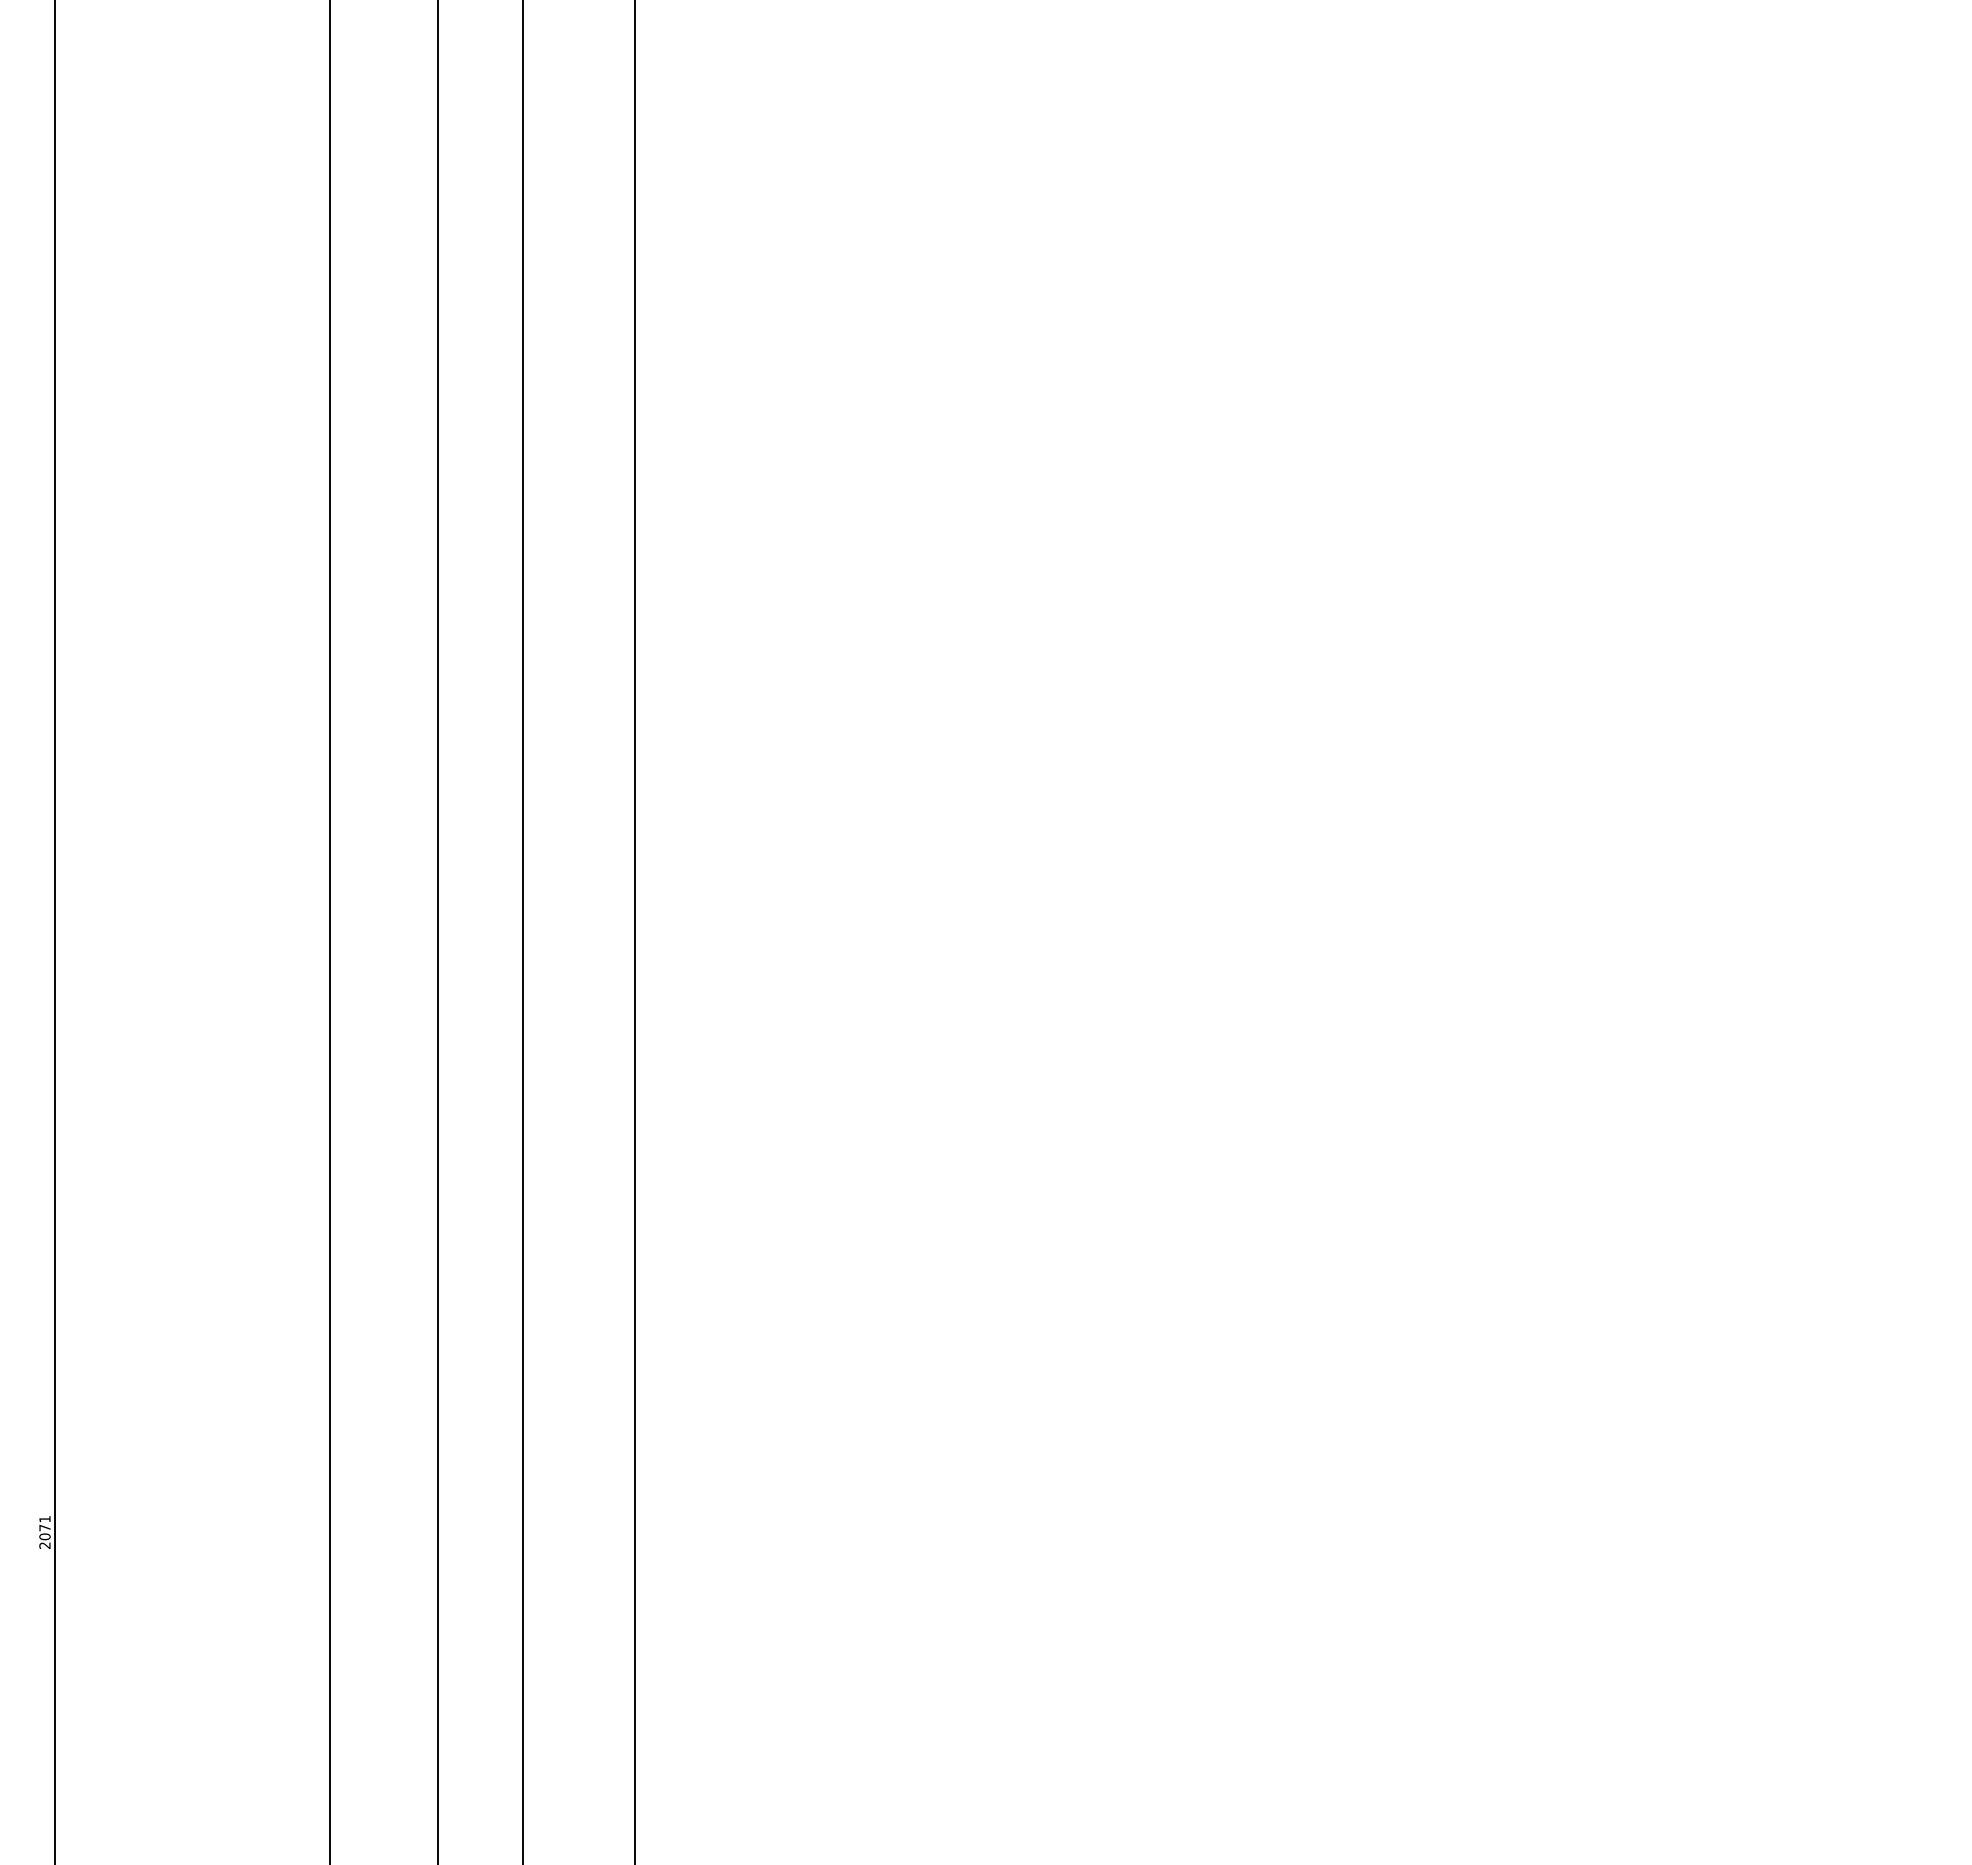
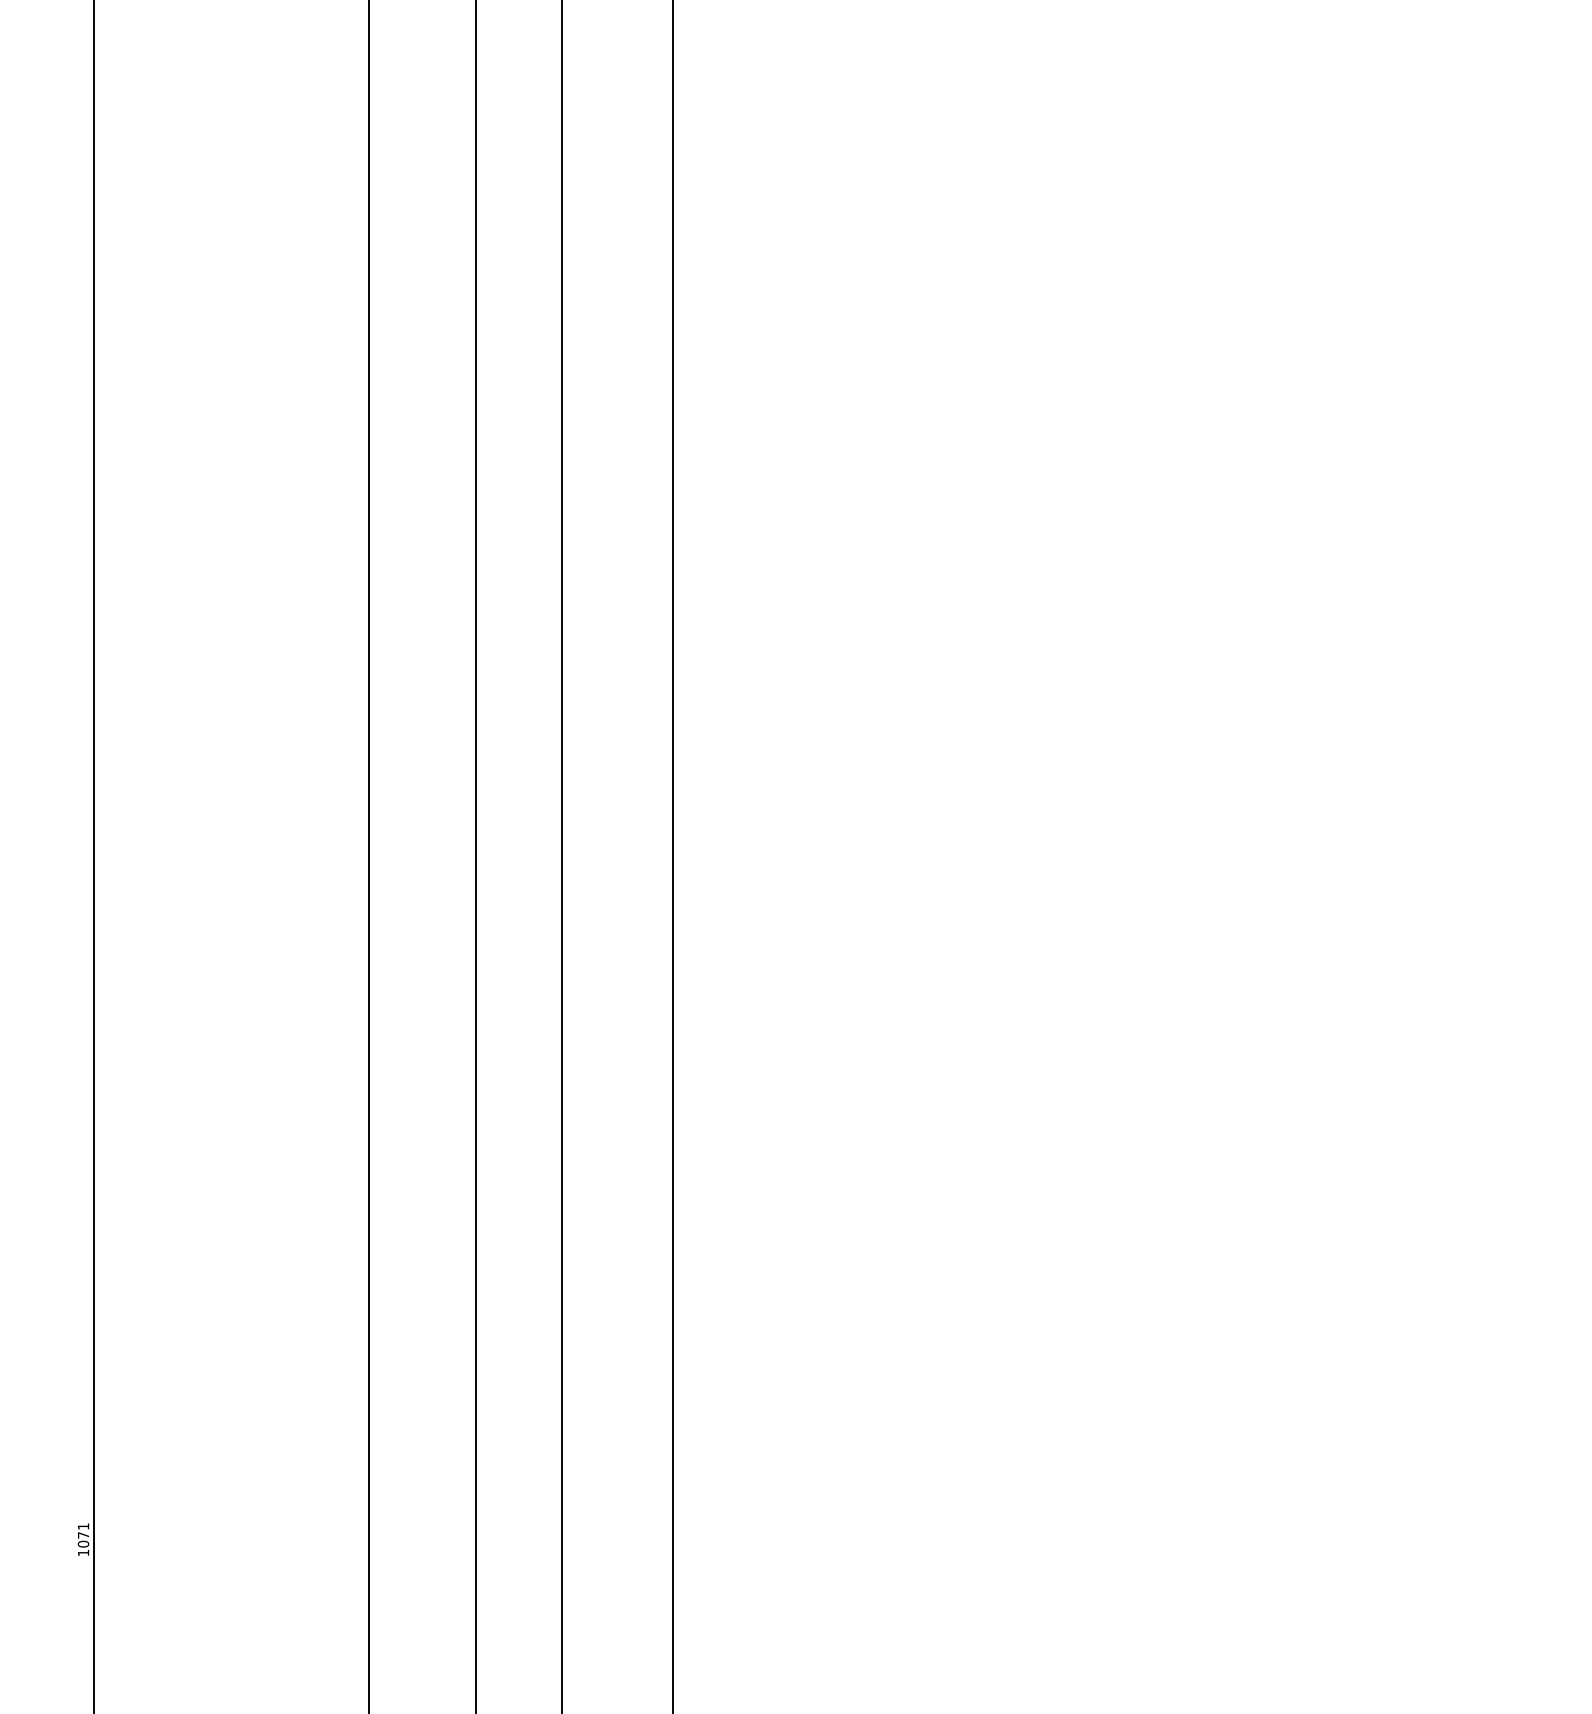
text: (44, 1545) -> (83, 1552), 2071 -> 1071

